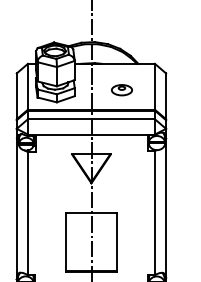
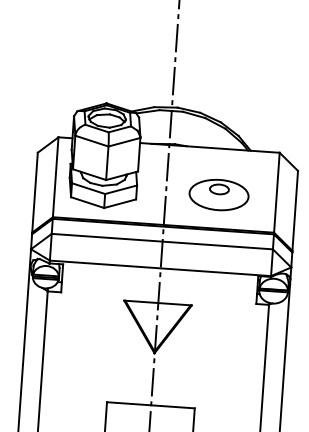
part: (121, 89) -> (218, 193), size x1.67

